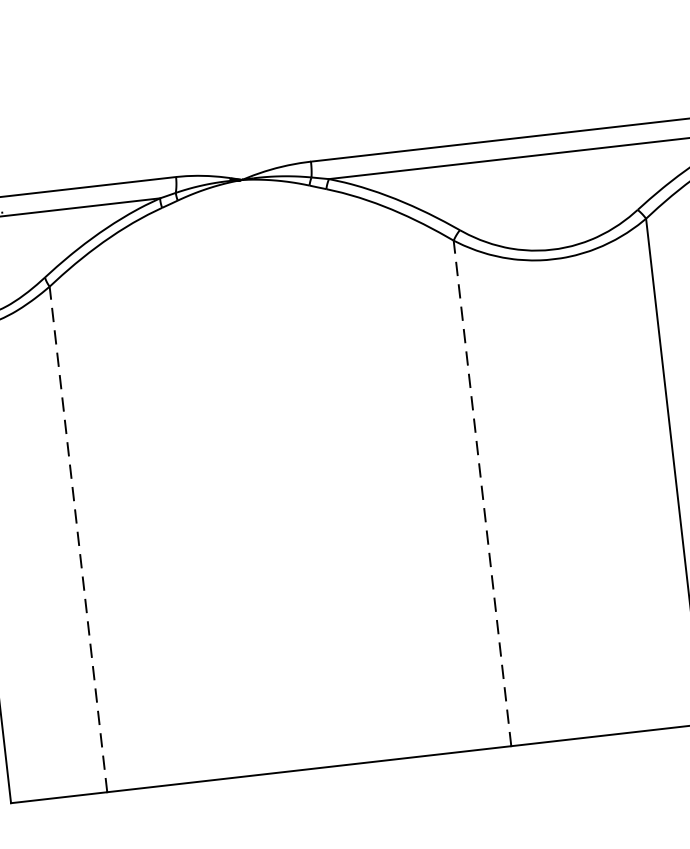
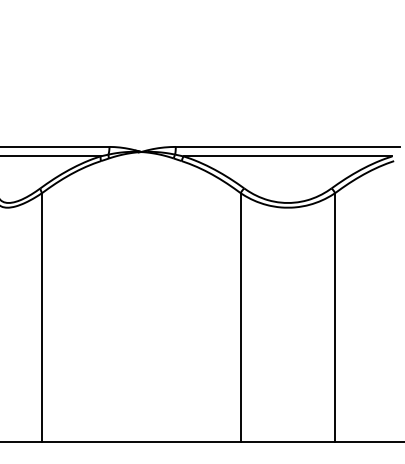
line: (481, 491) -> (240, 316), dashed -> solid
line: (79, 537) -> (42, 316), dashed -> solid

